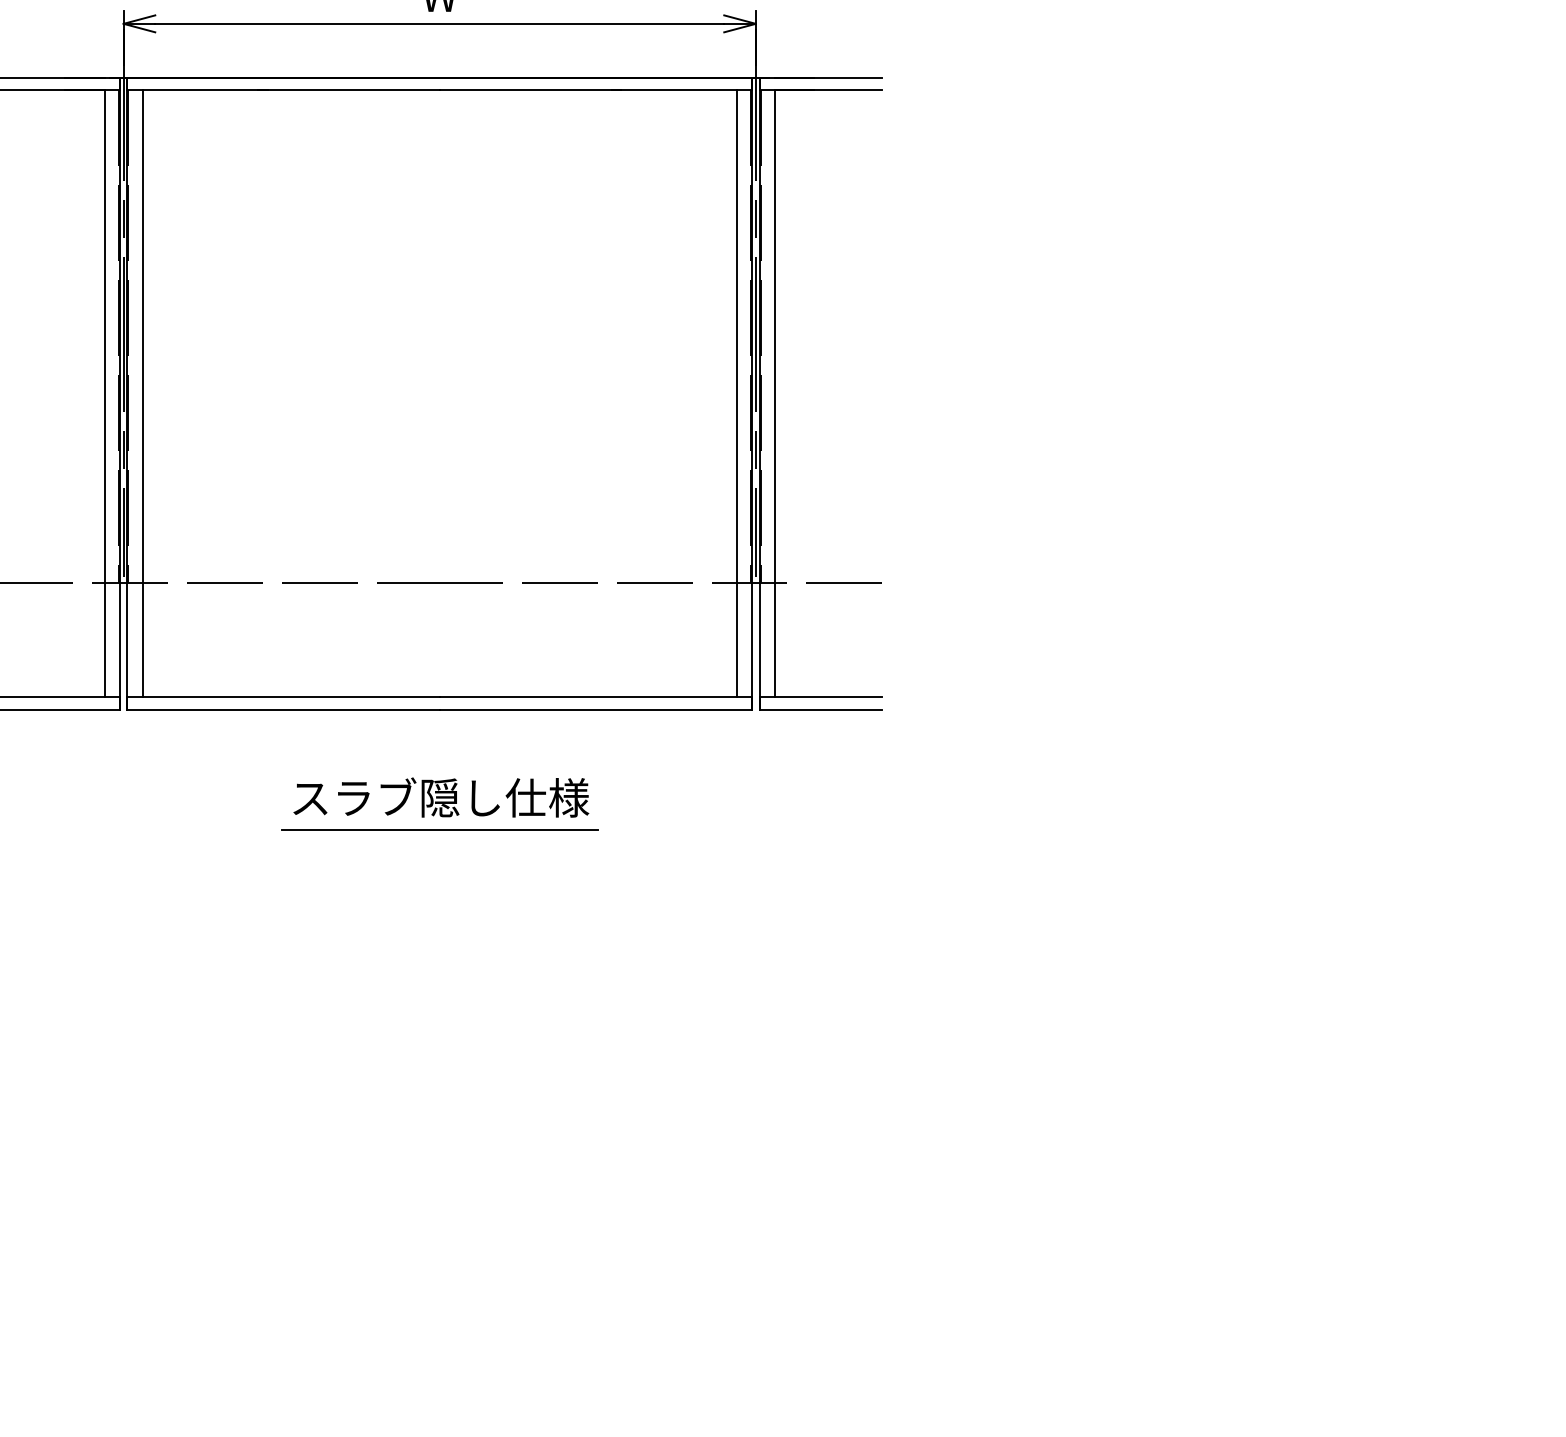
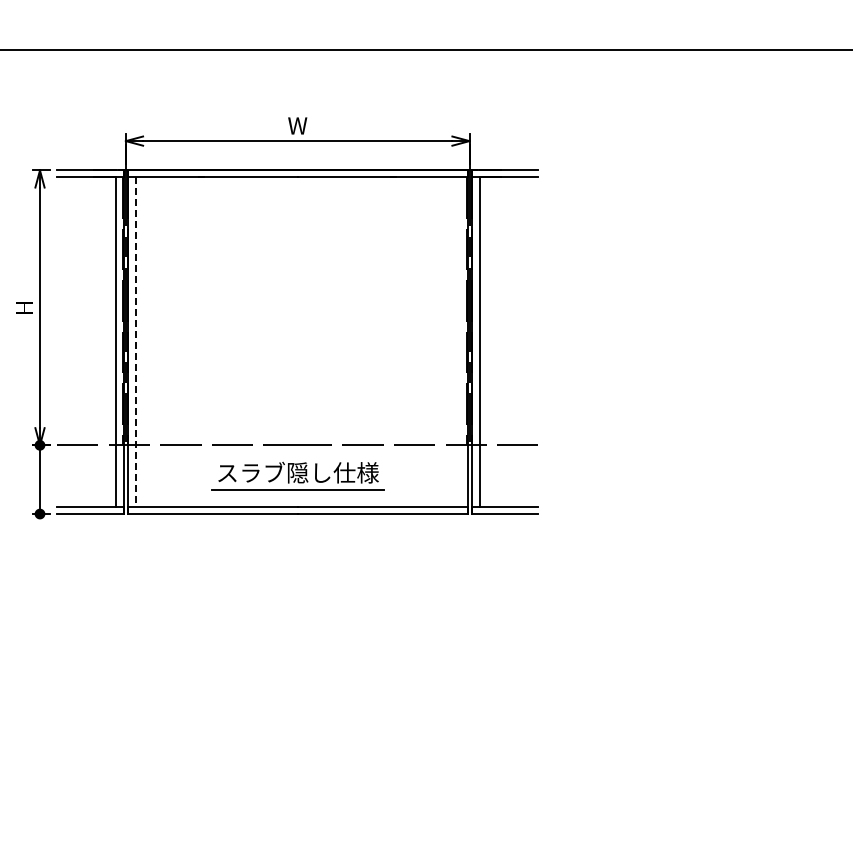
line: (143, 394) -> (136, 342), solid -> dashed
line: (737, 394) -> (459, 342), removed
part: (439, 802) -> (297, 475), moved

